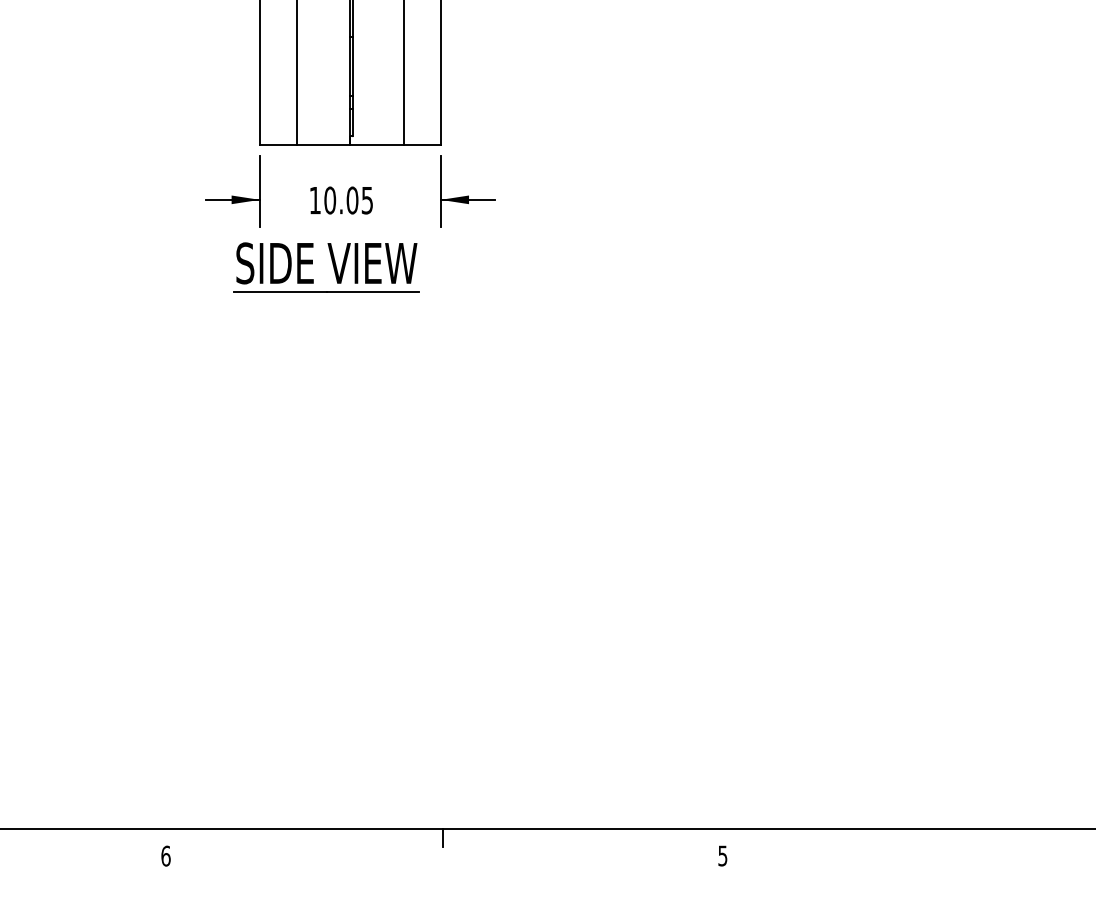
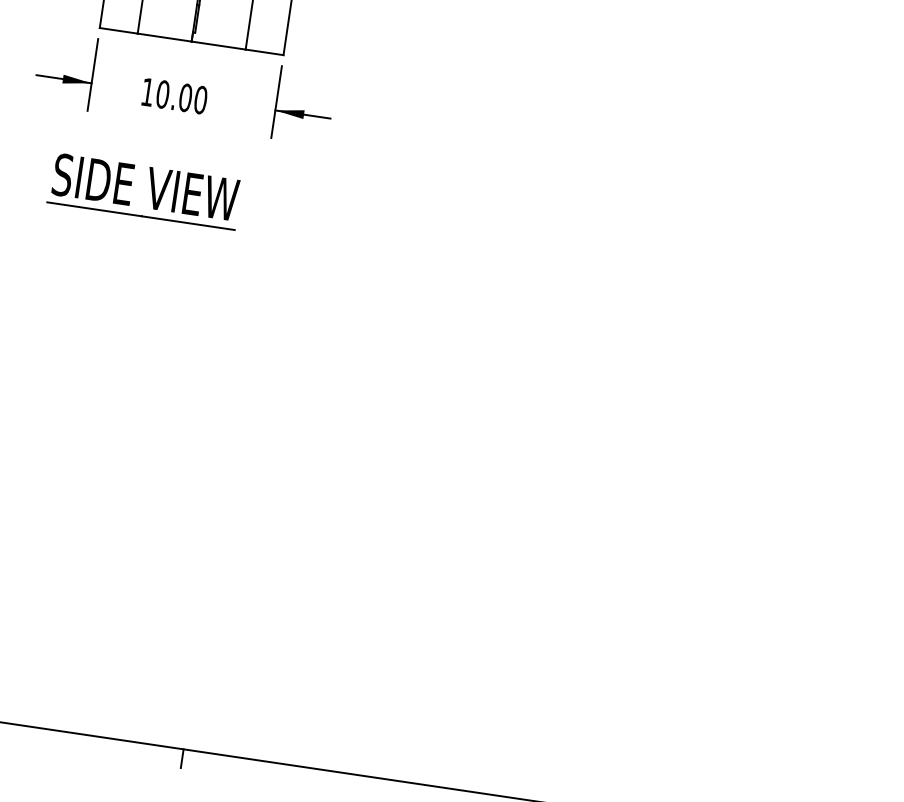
text: (367, 200) -> (200, 100), 10.05 -> 10.00
part: (332, 264) -> (151, 189), moved

